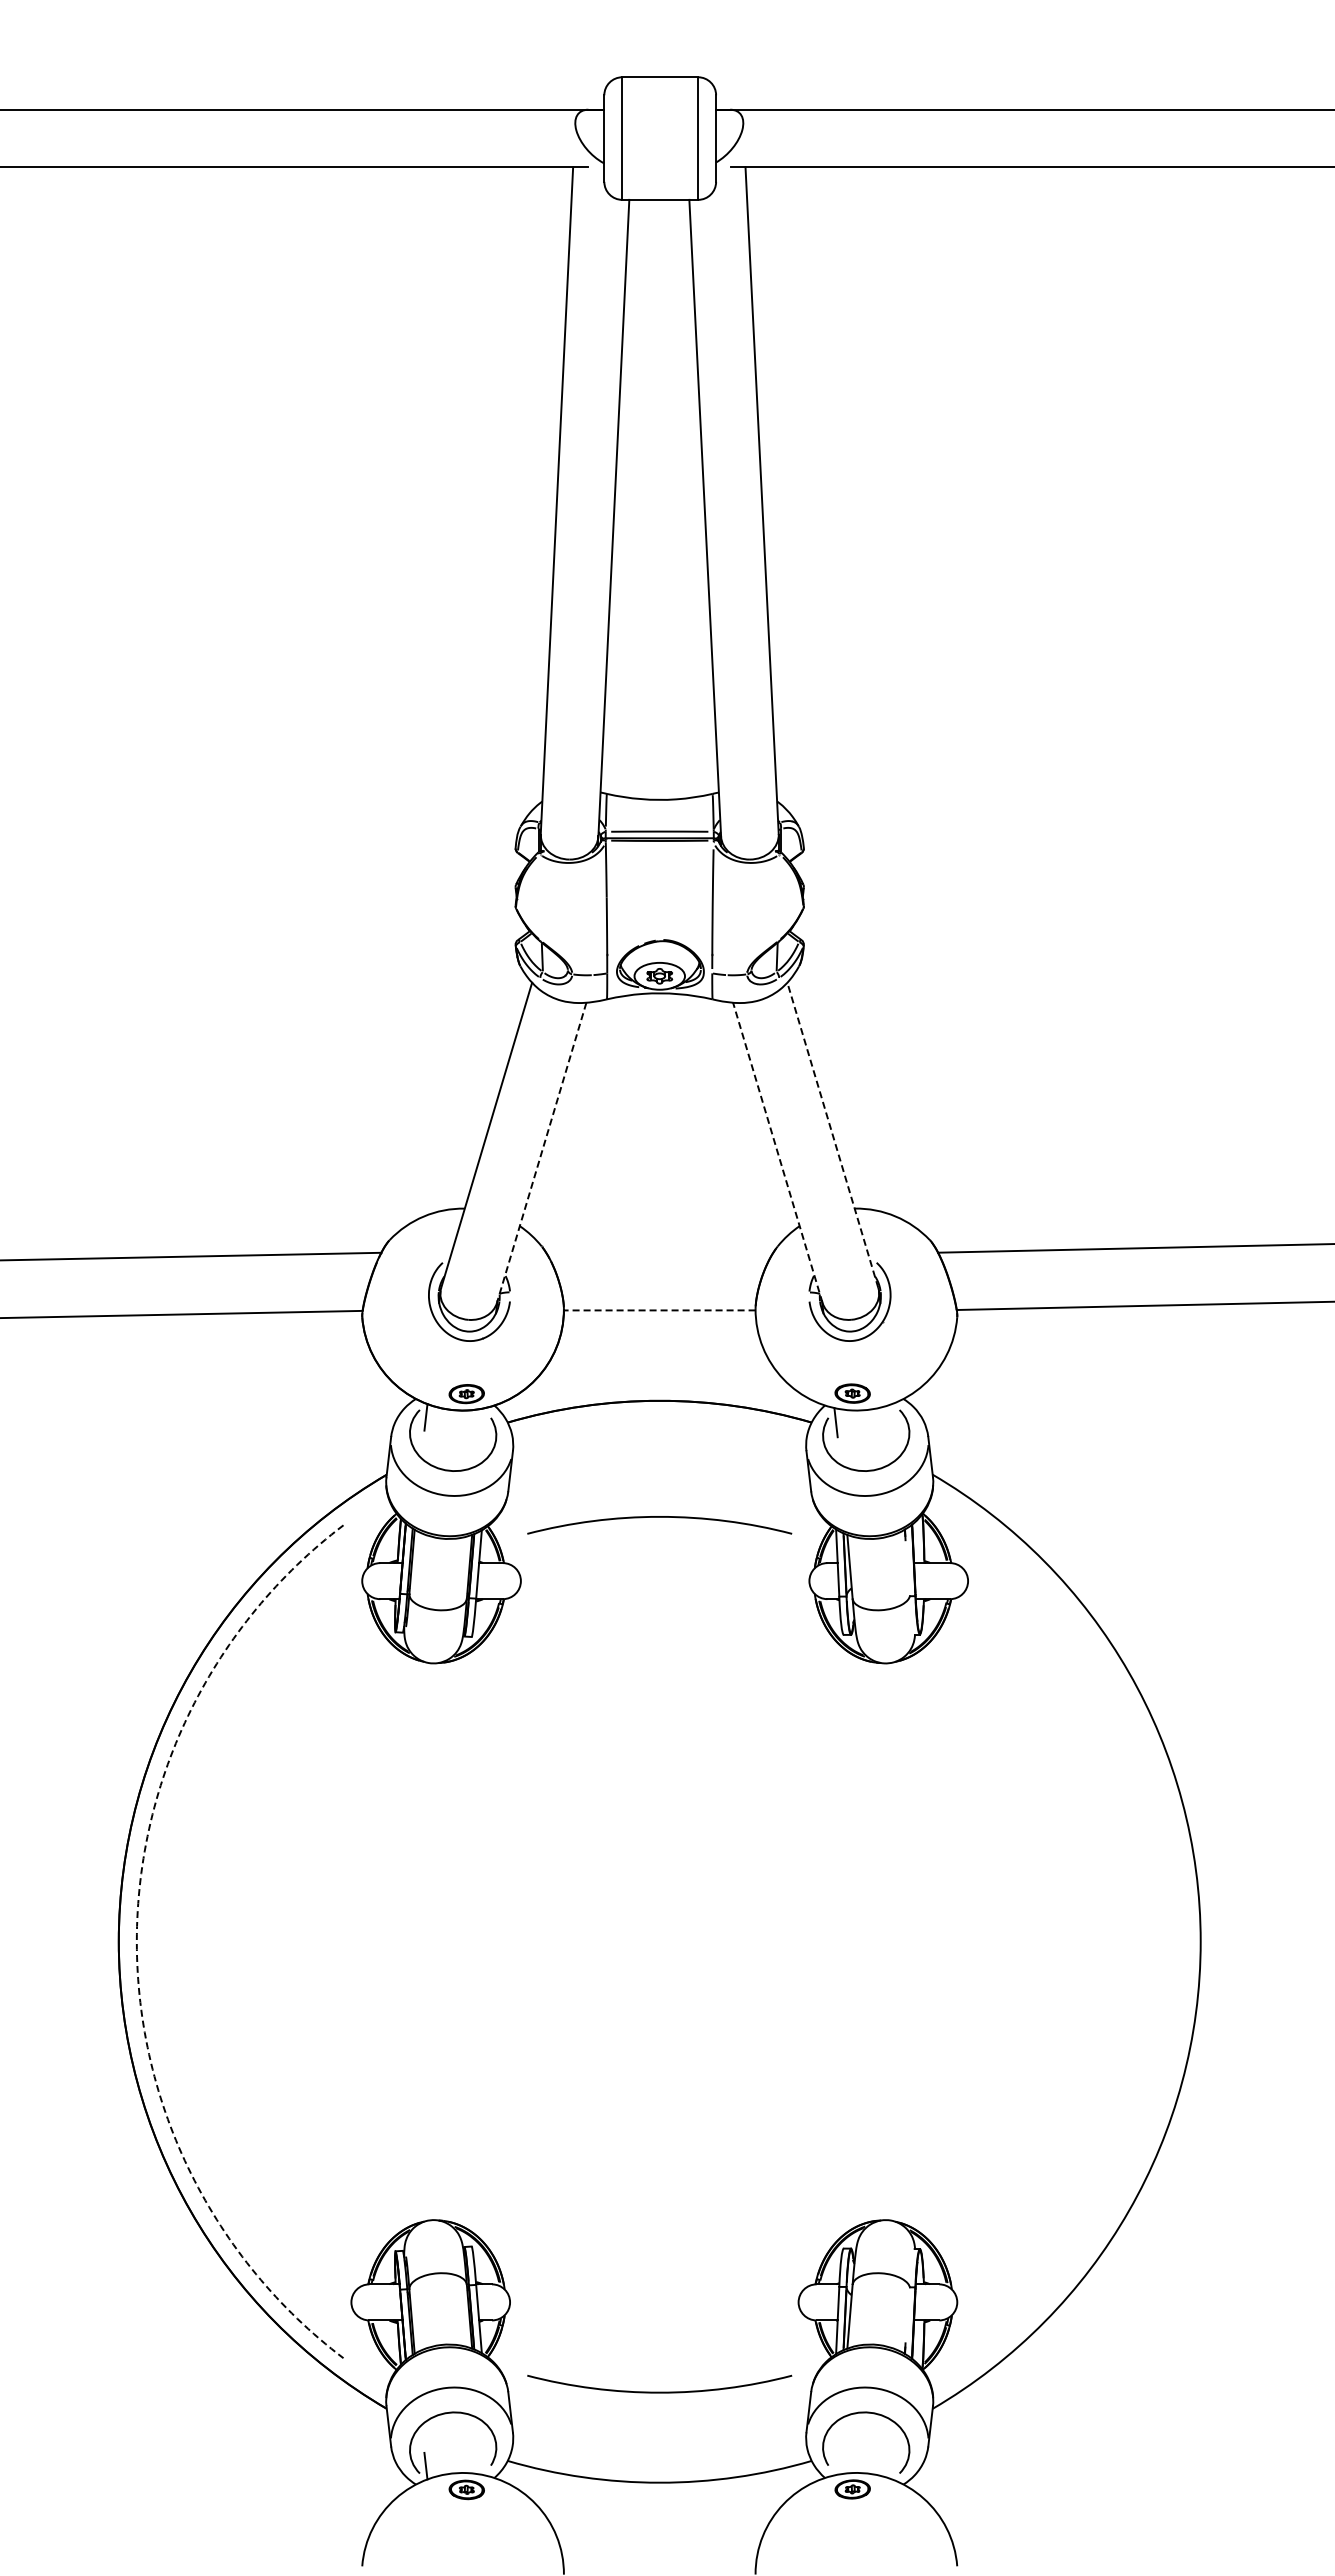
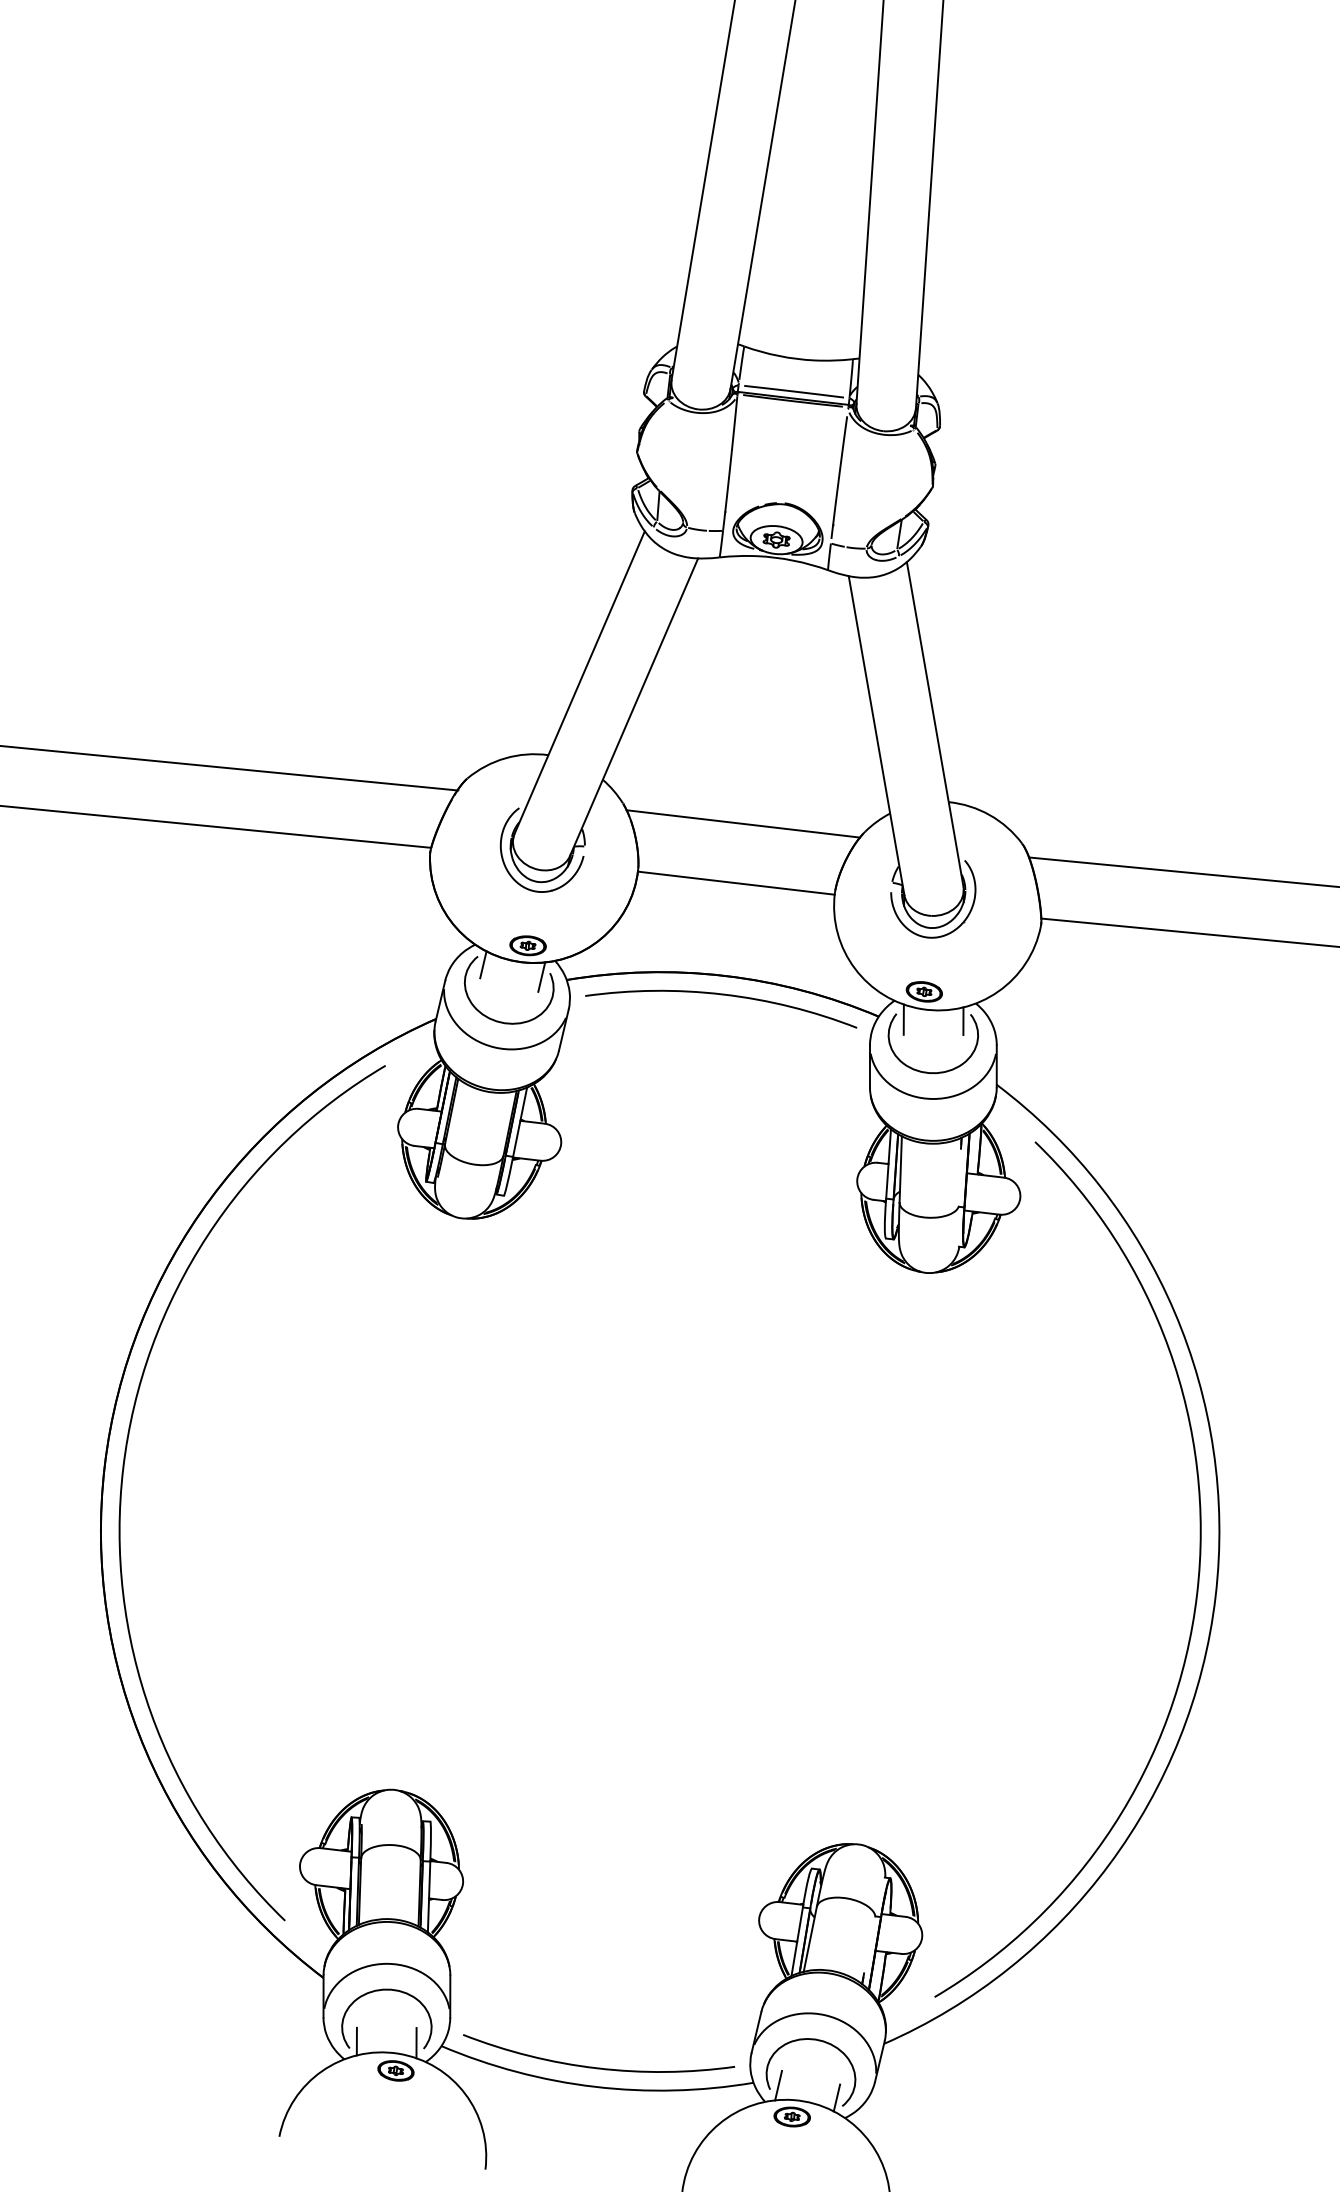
line: (832, 1134) -> (934, 723), dashed -> solid
line: (541, 1152) -> (633, 706), dashed -> solid
line: (777, 1152) -> (876, 735), dashed -> solid
line: (659, 1252) -> (743, 823), added
line: (659, 1310) -> (736, 883), dashed -> solid
line: (893, 1417) -> (963, 1021), added
line: (483, 1422) -> (541, 976), added
arc: (659, 1517) -> (722, 995), moved
arc: (136, 1941) -> (122, 1468), dashed -> solid
arc: (1181, 1941) -> (1195, 1594), added
arc: (659, 2391) -> (596, 2067), moved
line: (483, 2460) -> (416, 2042), added
line: (835, 2460) -> (778, 2085), added
line: (893, 2465) -> (837, 2097), added

